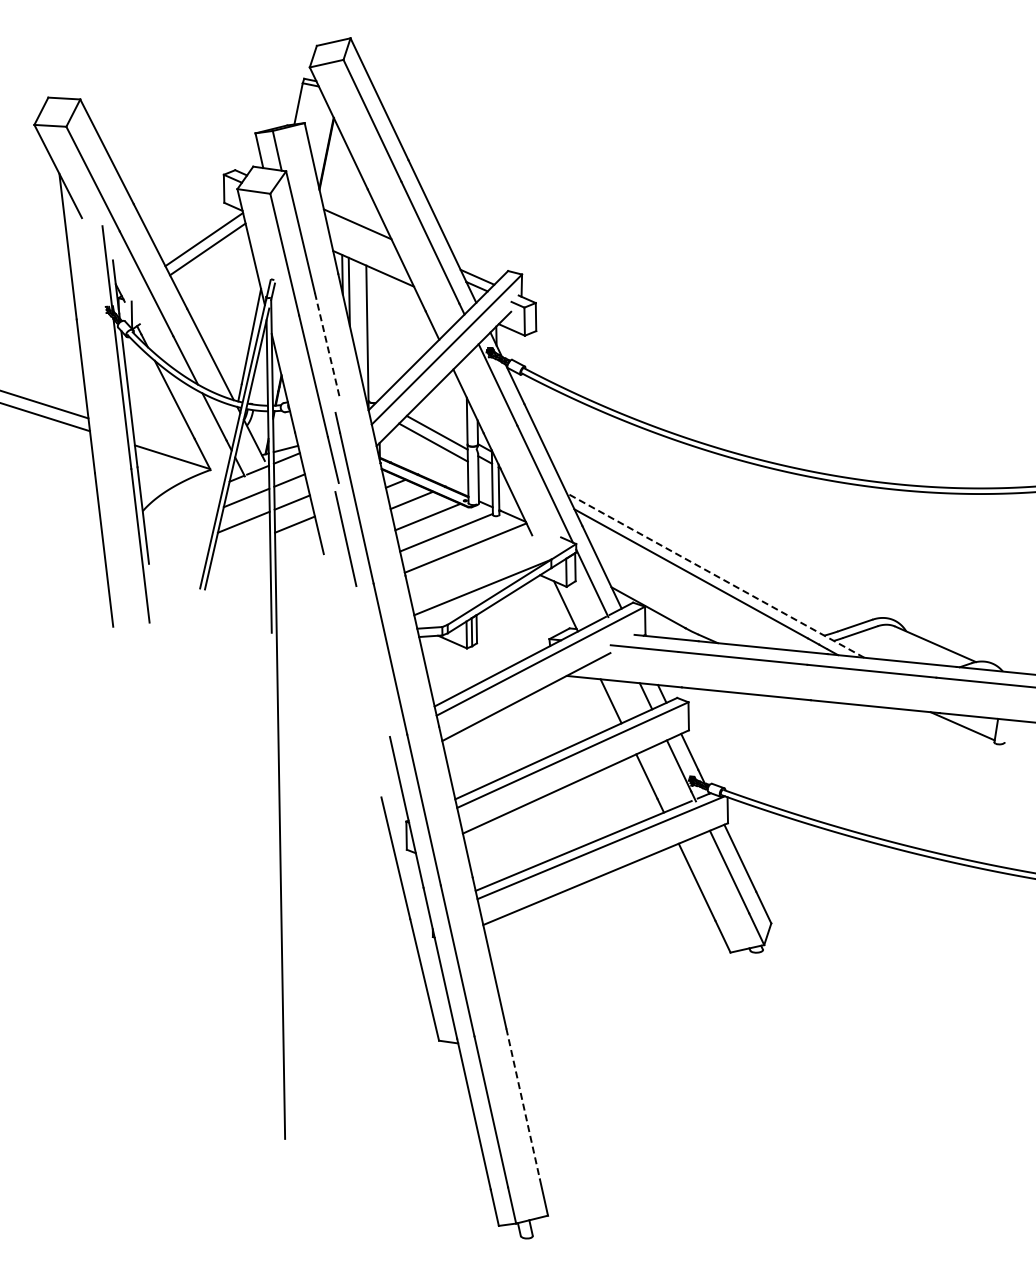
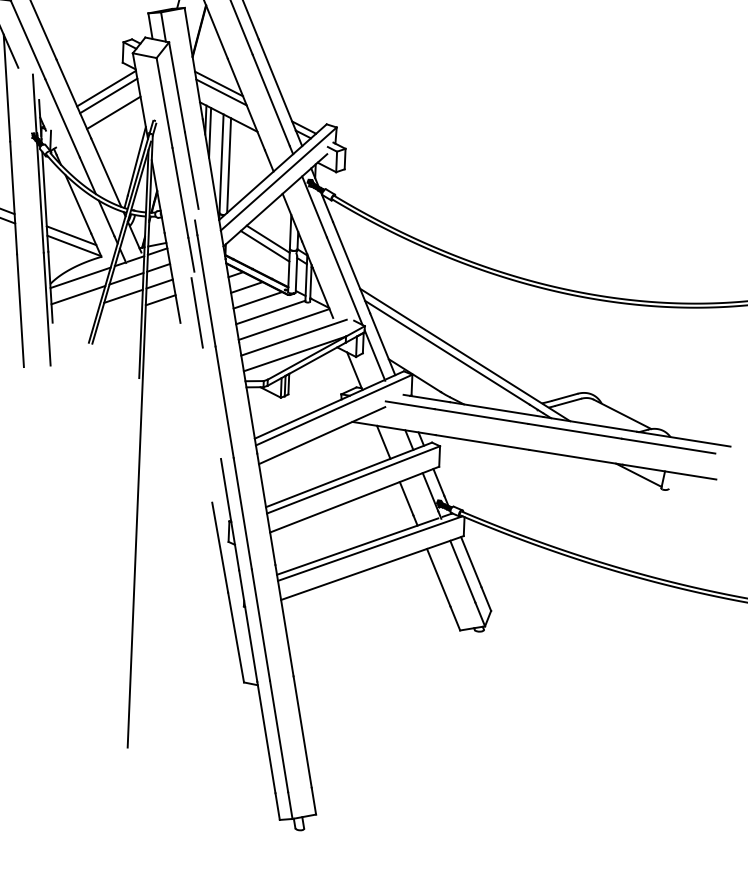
line: (361, 235) -> (221, 92), added
line: (215, 271) -> (113, 112), added
line: (377, 334) -> (228, 165), added
line: (327, 345) -> (191, 171), dashed -> solid
line: (167, 443) -> (71, 235), added
line: (183, 499) -> (80, 277), added
line: (182, 523) -> (78, 294), added
line: (479, 565) -> (293, 337), added
line: (715, 575) -> (465, 354), dashed -> solid
line: (523, 1104) -> (302, 732), dashed -> solid

